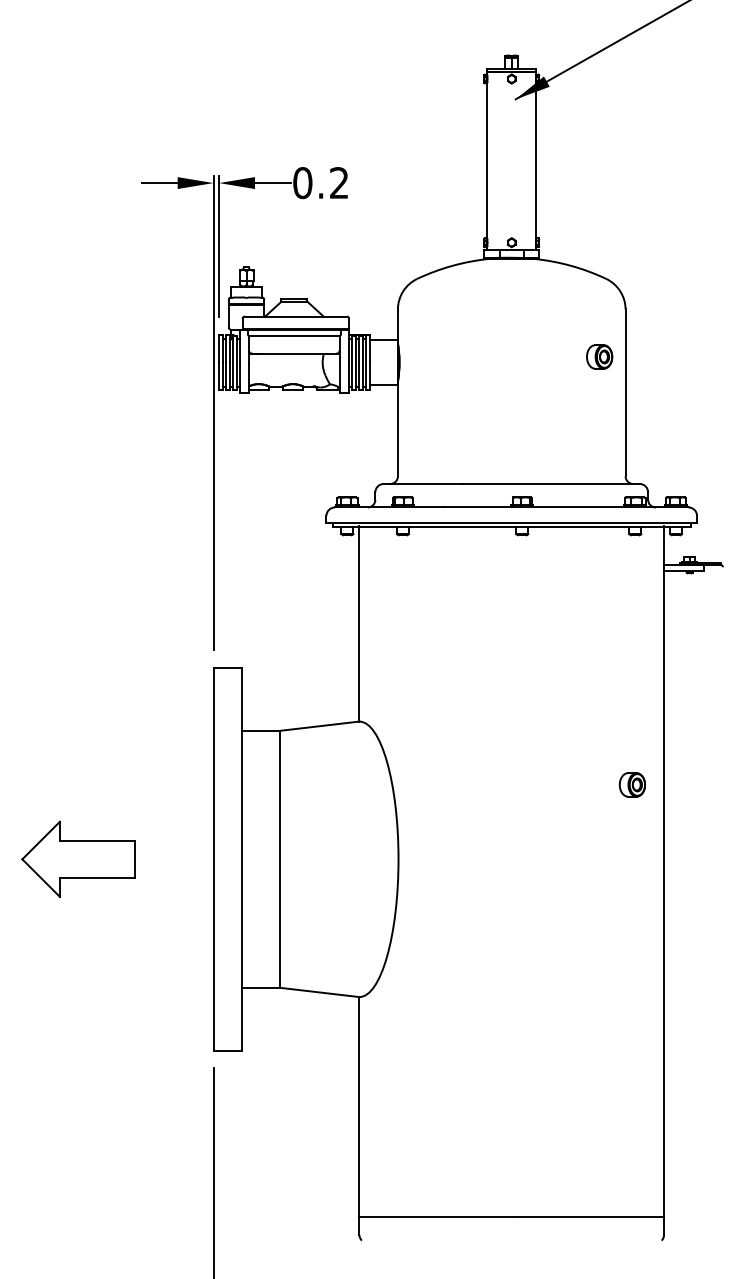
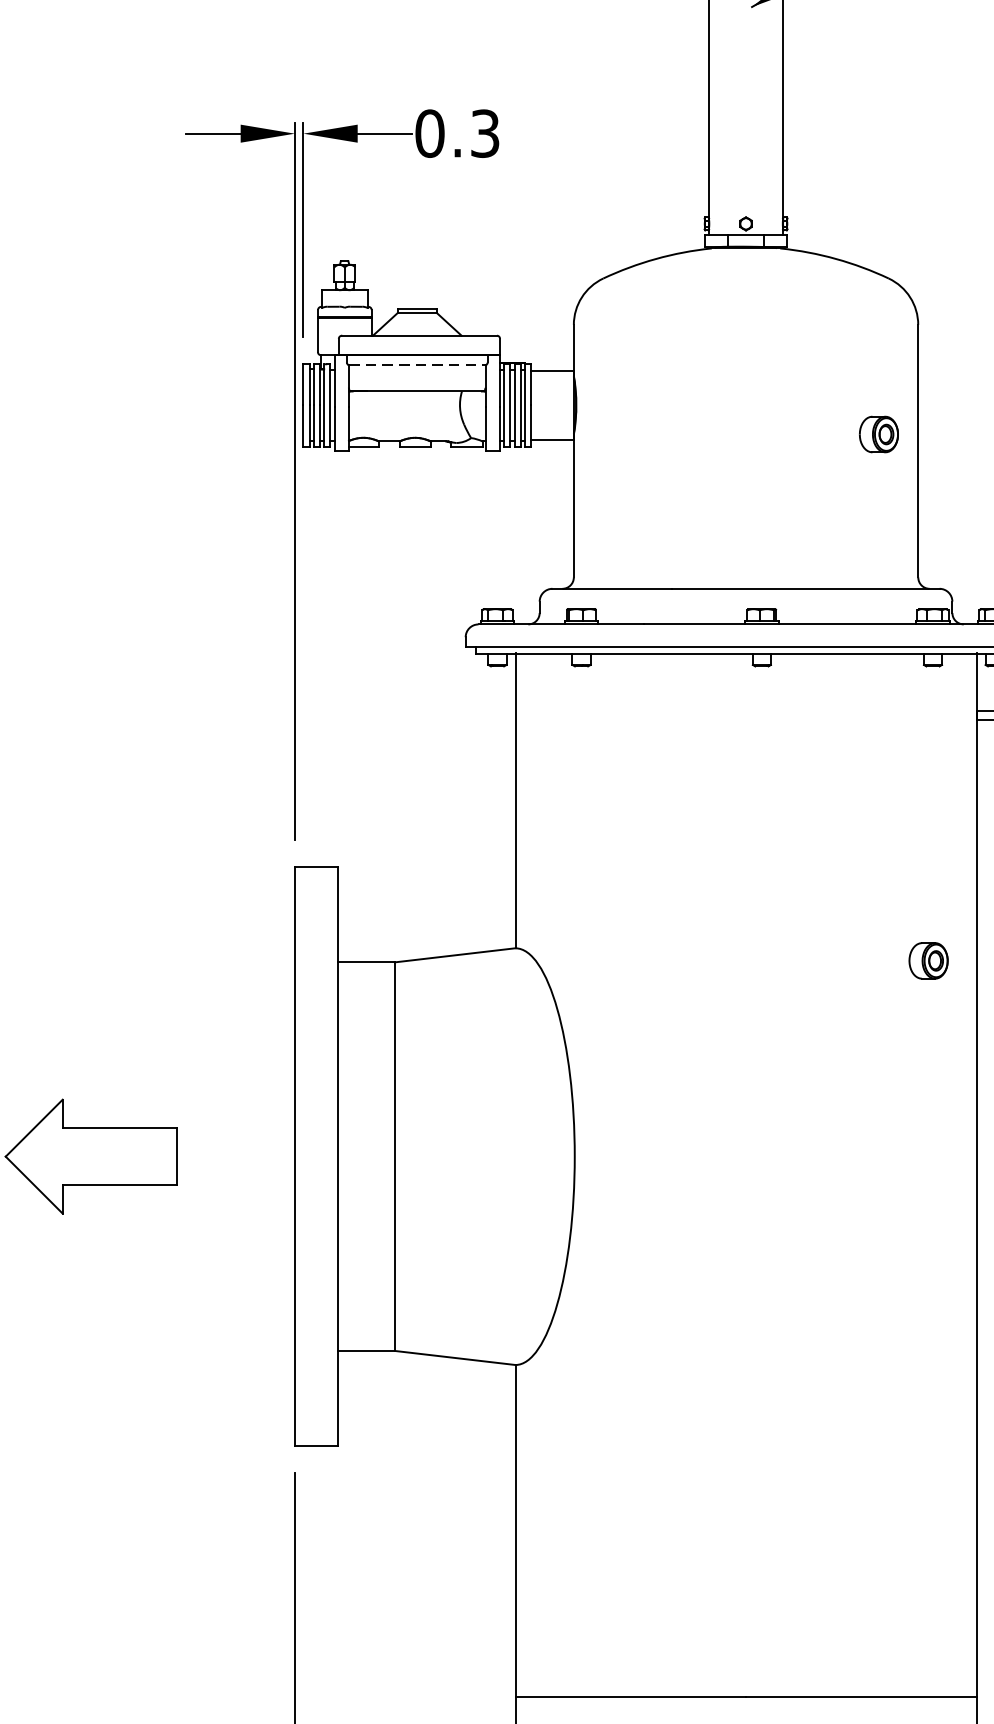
text: (339, 183) -> (485, 134), 0.2 -> 0.3
line: (294, 336) -> (417, 365), solid -> dashed
part: (599, 356) -> (878, 433), moved
part: (631, 784) -> (927, 960), moved

